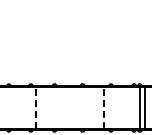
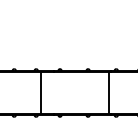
line: (35, 107) -> (40, 92), dashed -> solid
line: (104, 107) -> (109, 92), dashed -> solid

